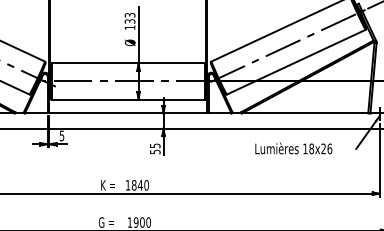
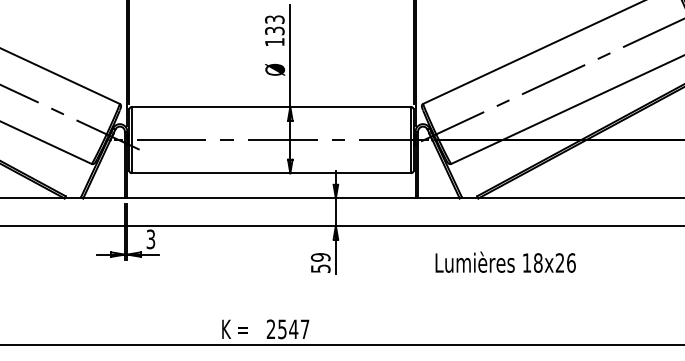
text: (62, 135) -> (151, 238), 5 -> 3
text: (155, 145) -> (321, 256), 55 -> 59
text: (293, 148) -> (505, 262), moved
text: (137, 185) -> (288, 329), 1840 -> 2547

